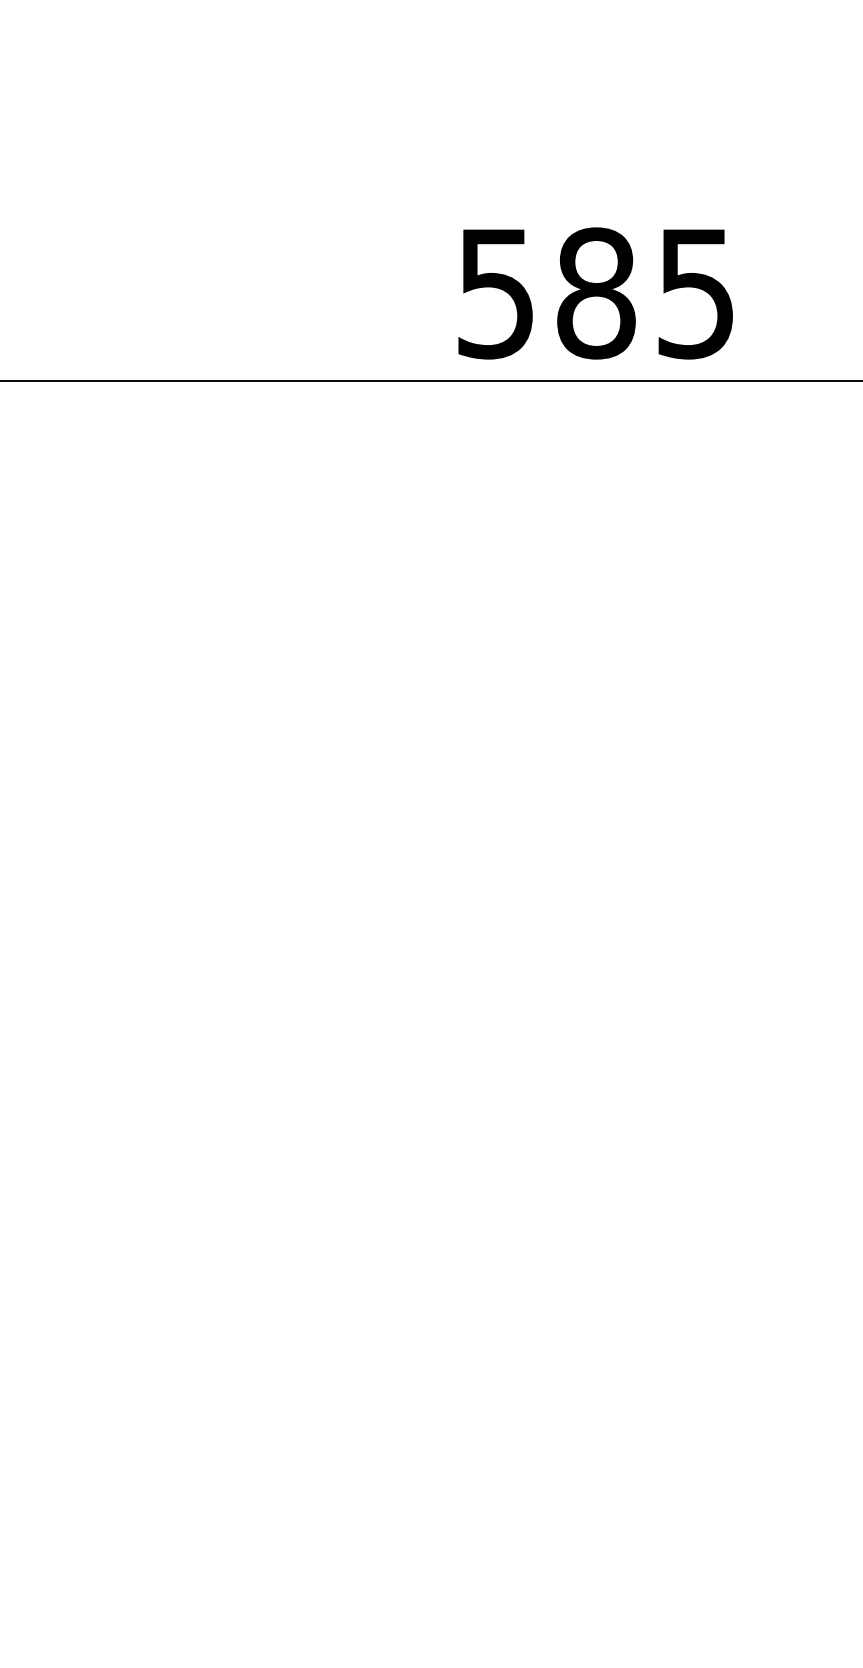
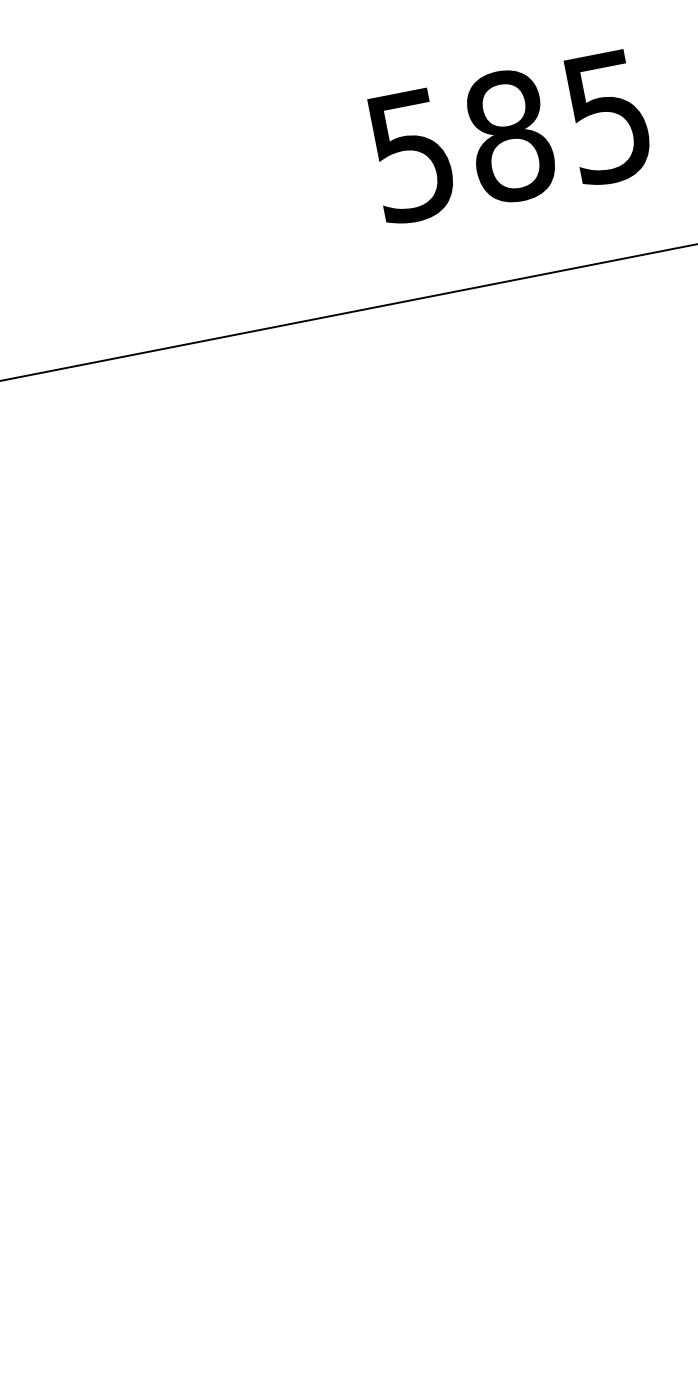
text: (595, 293) -> (509, 136), moved

